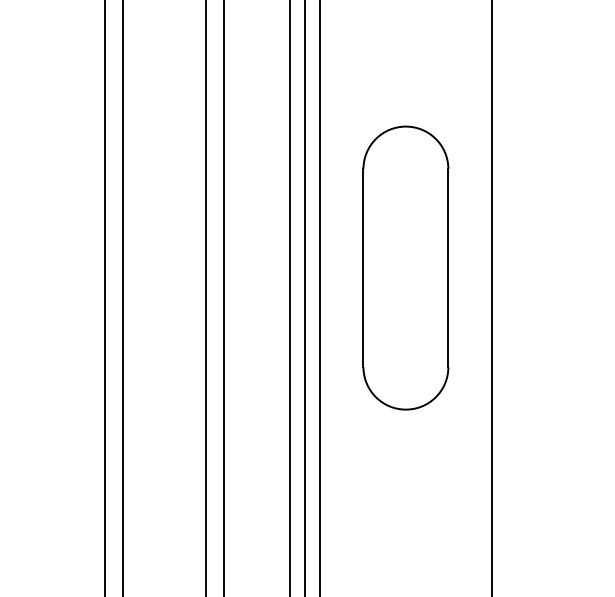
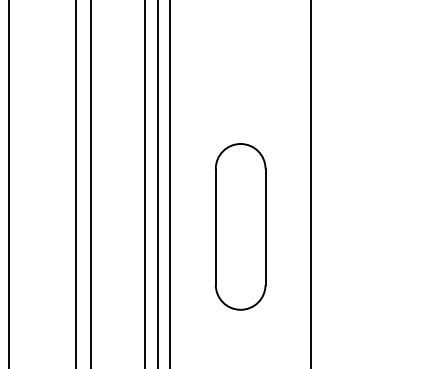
part: (405, 267) -> (240, 226), size x0.71

